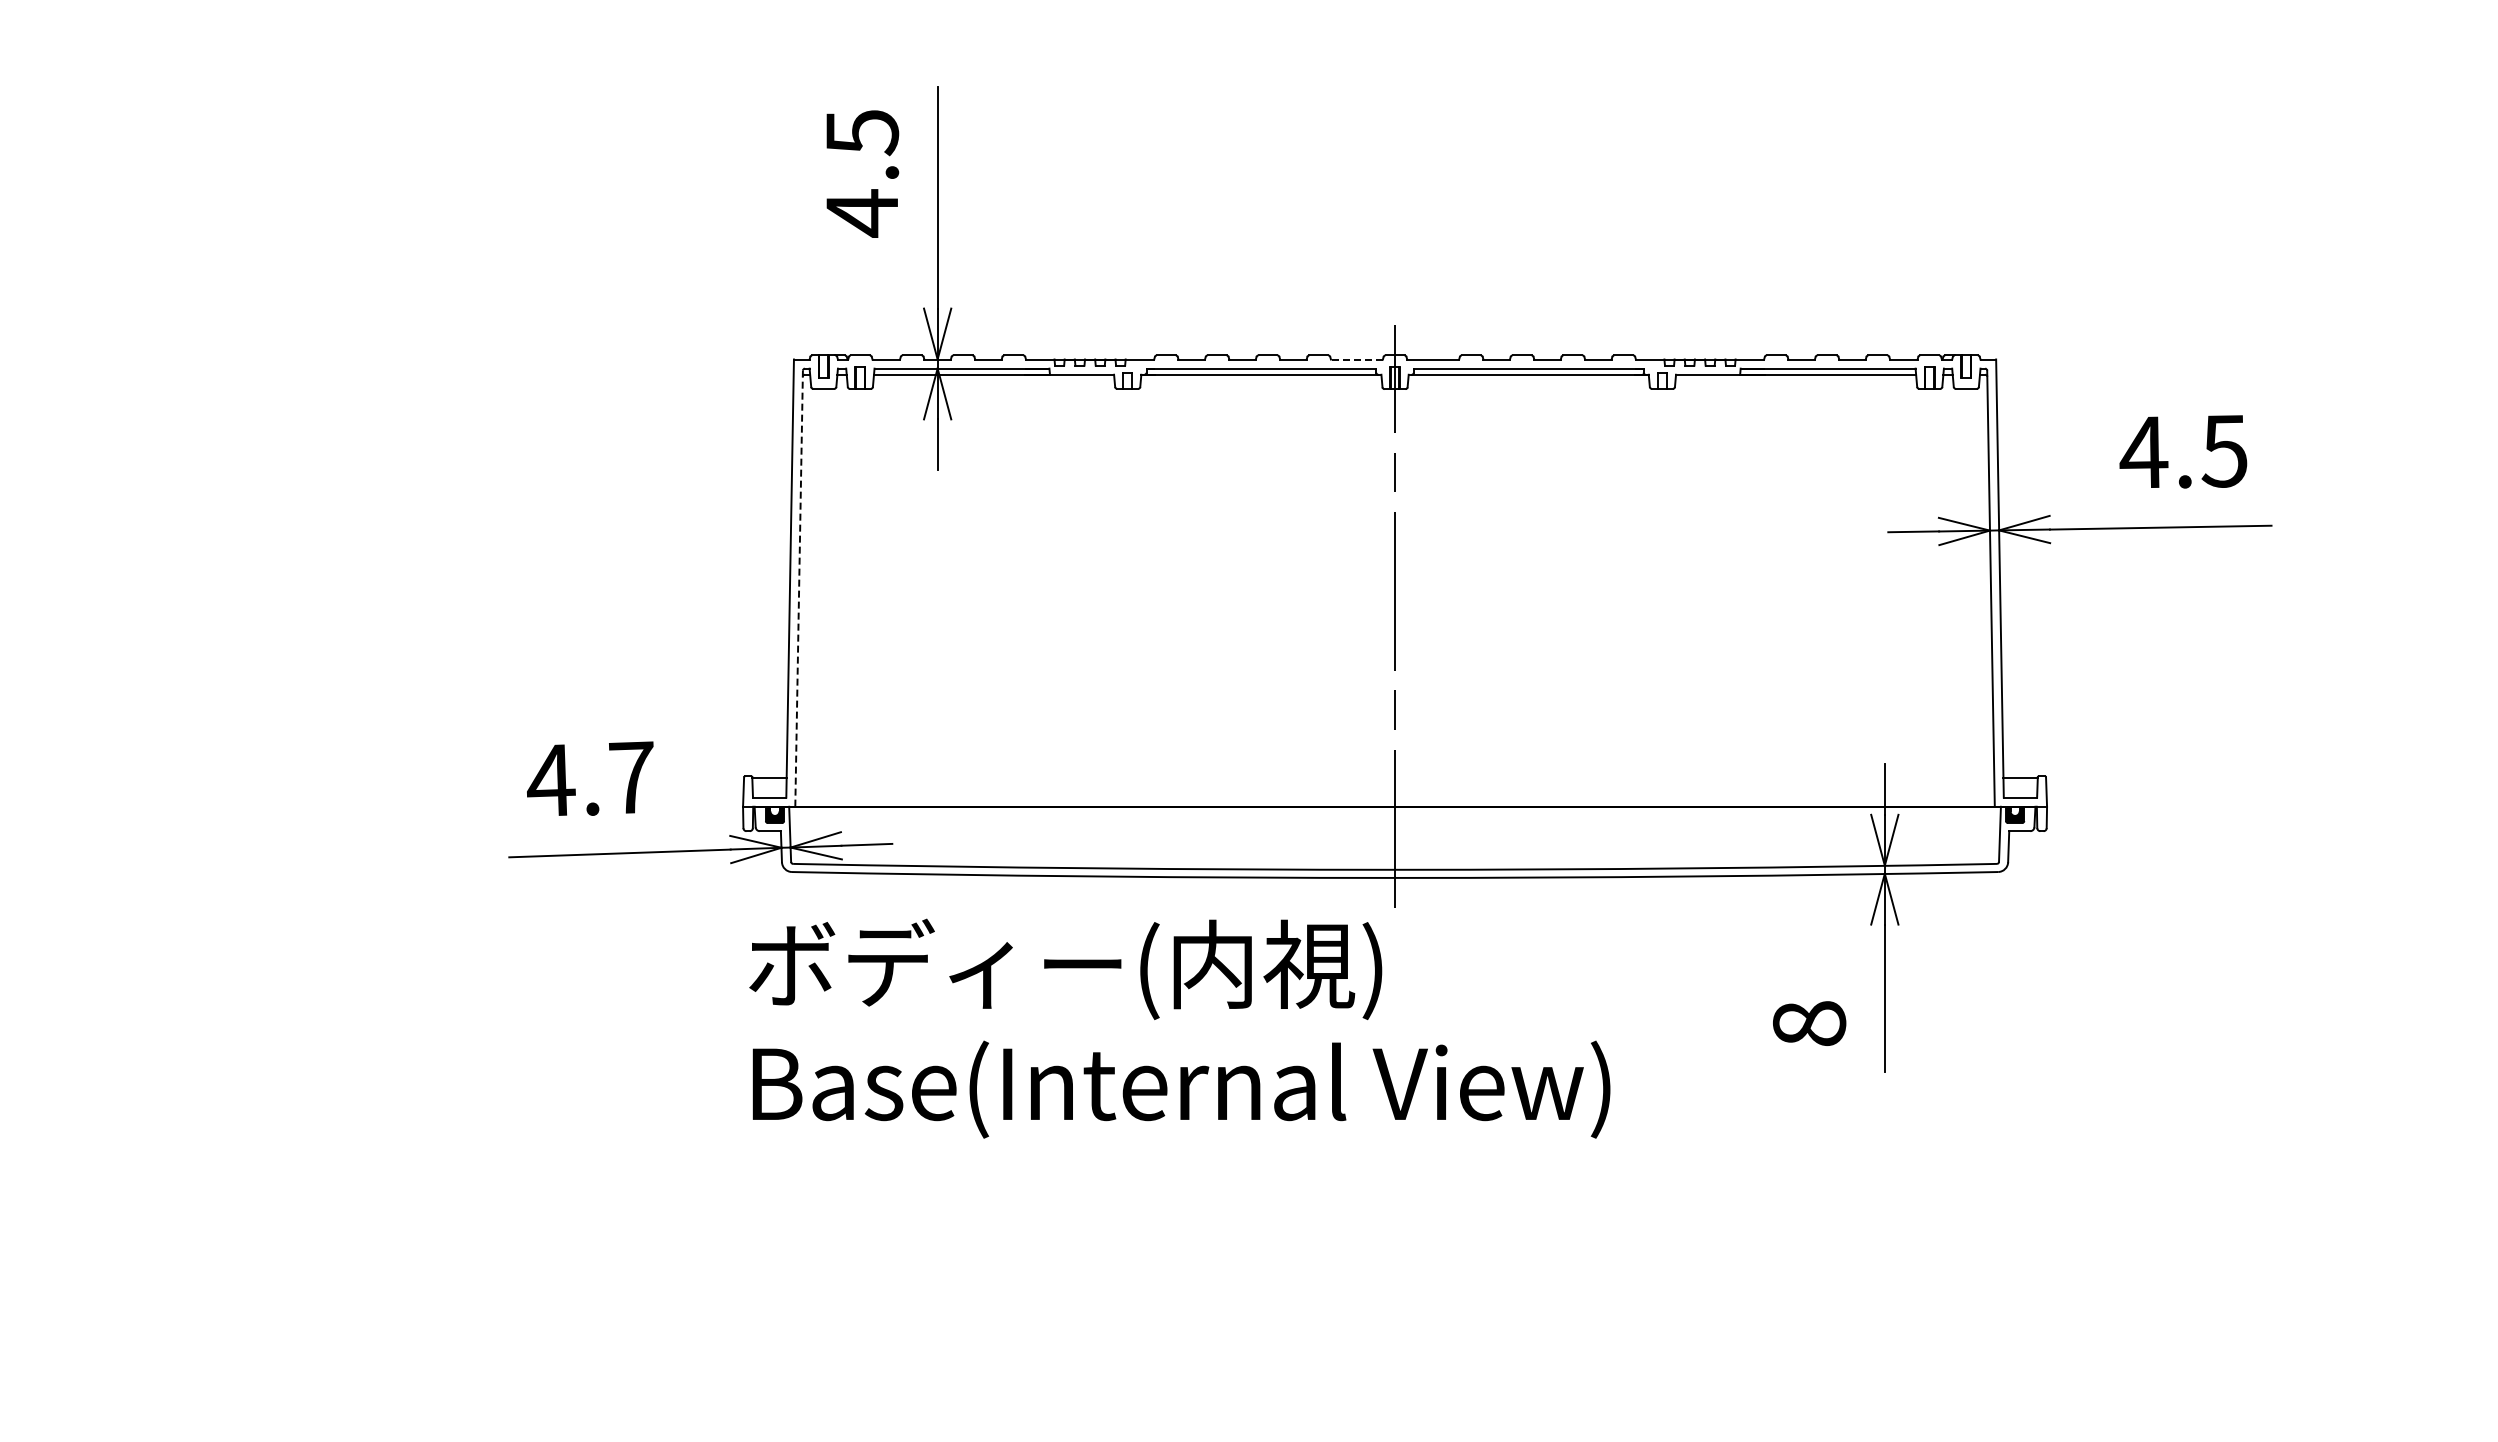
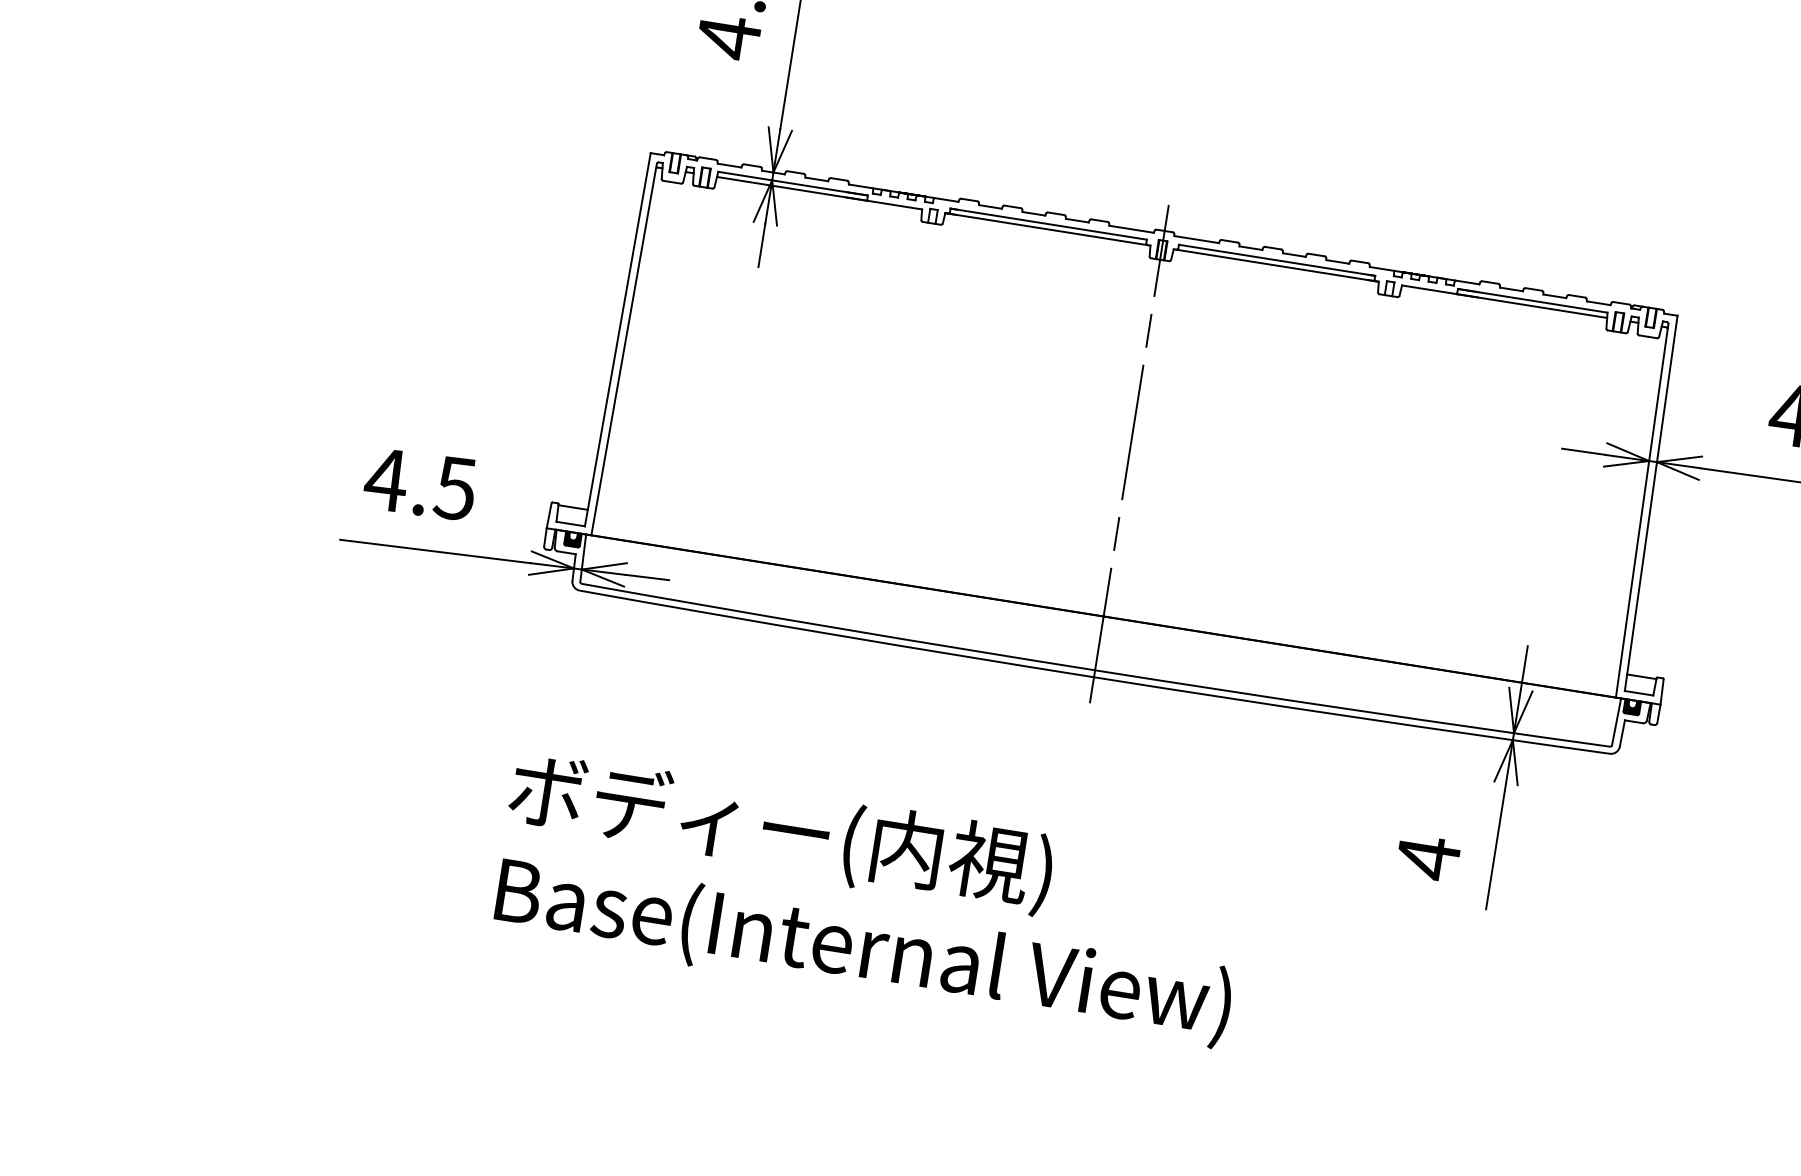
line: (1356, 359) -> (1131, 229), dashed -> solid
line: (799, 589) -> (624, 350), dashed -> solid
text: (631, 777) -> (455, 488), 4.7 -> 4.5
text: (1809, 1023) -> (1428, 857), 8 -> 4
text: (1179, 1028) -> (870, 898), moved

